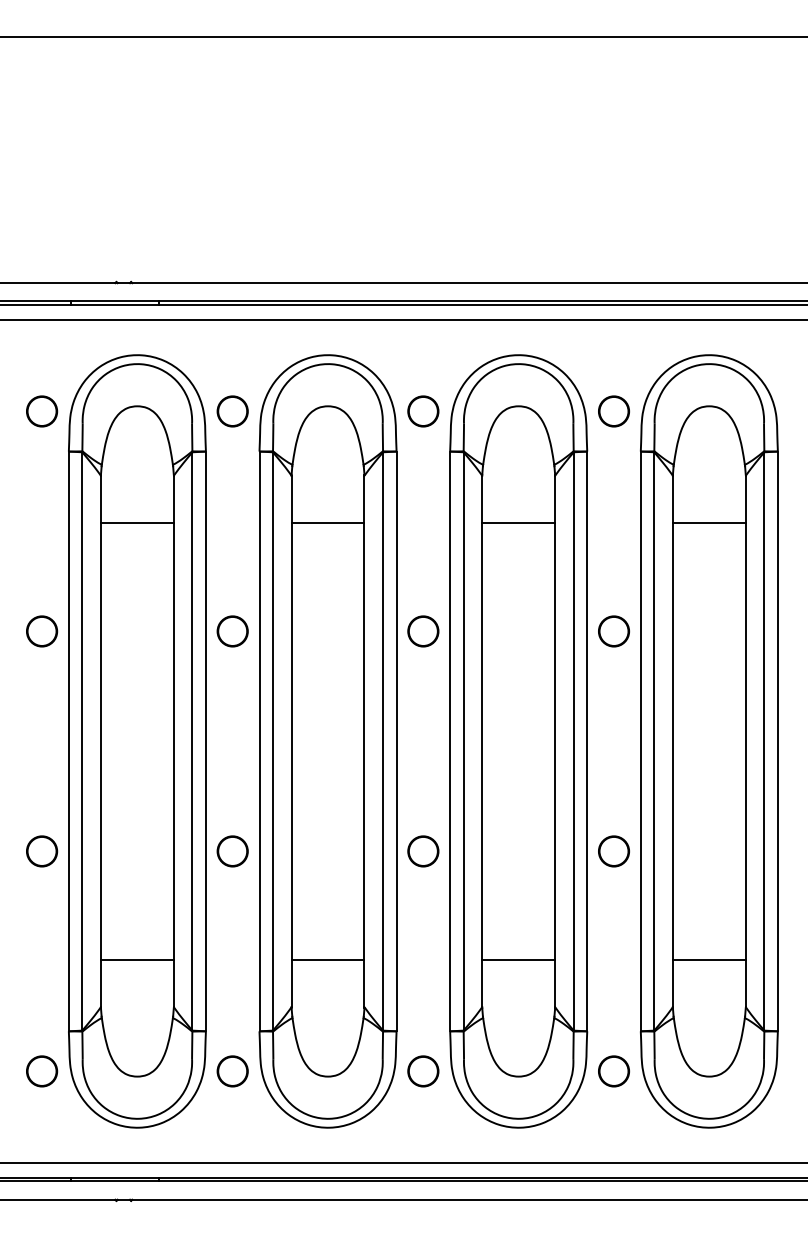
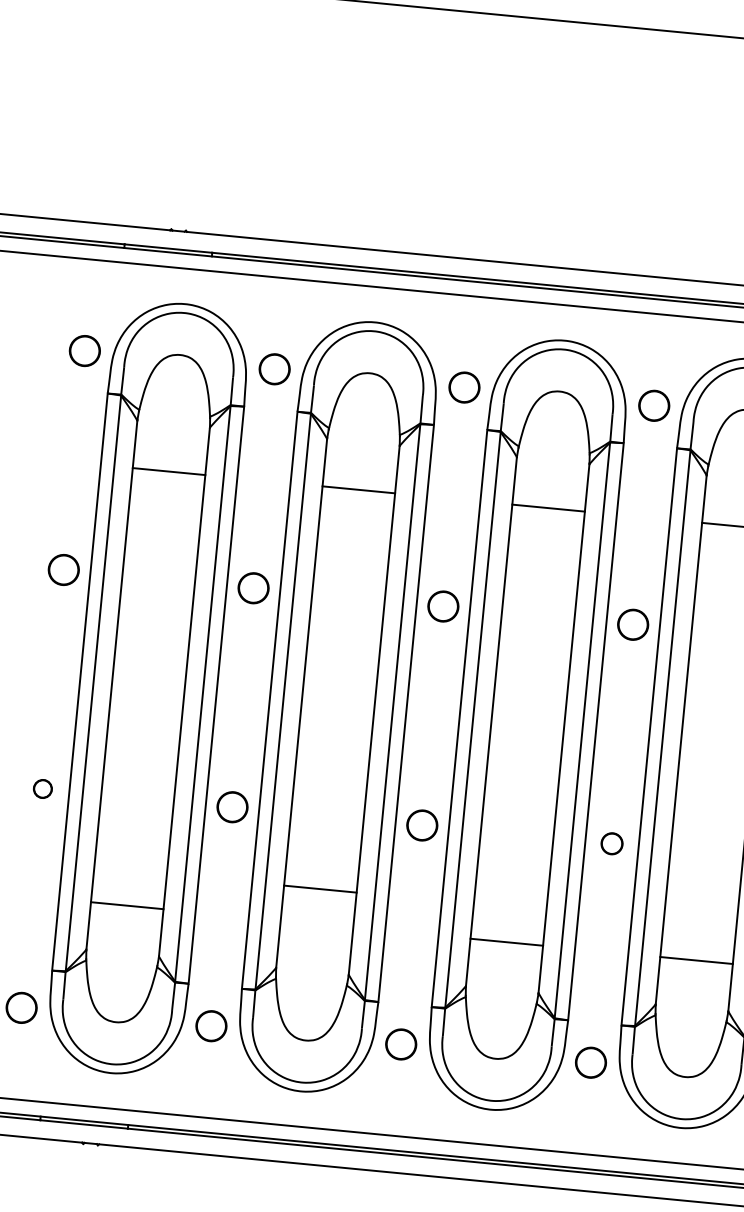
circle: (42, 851) -> (43, 789), size x0.6
circle: (613, 851) -> (611, 843), size x0.7
line: (327, 959) -> (319, 889), moved

